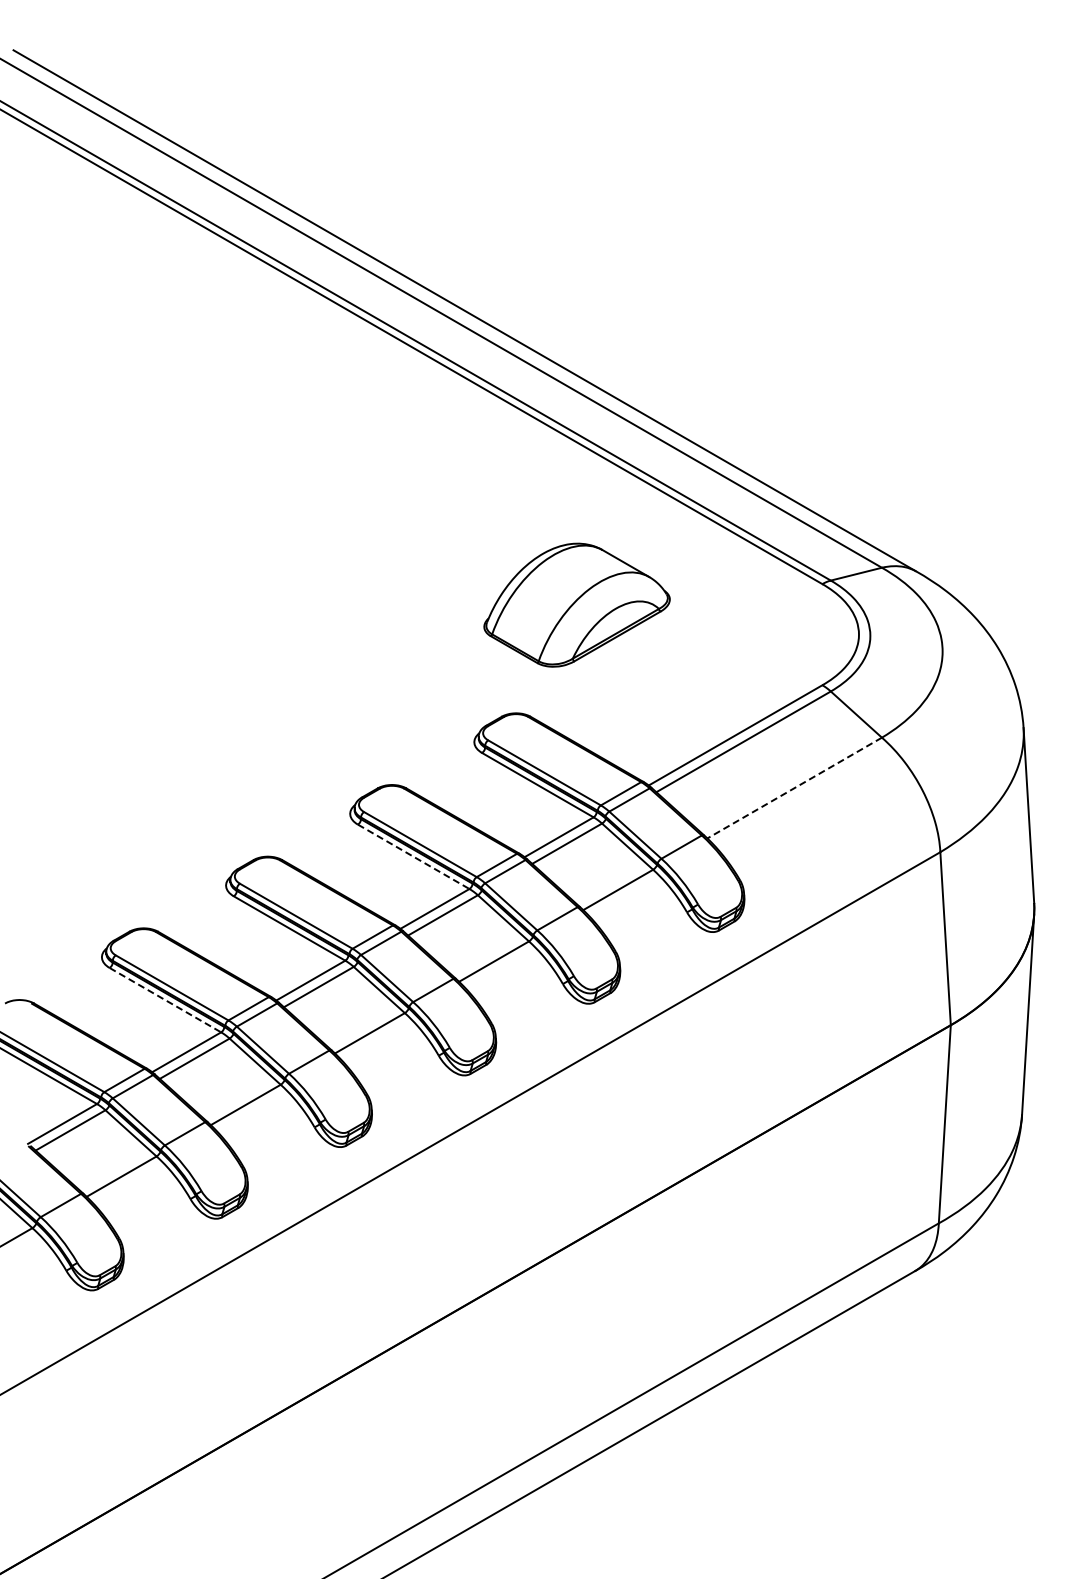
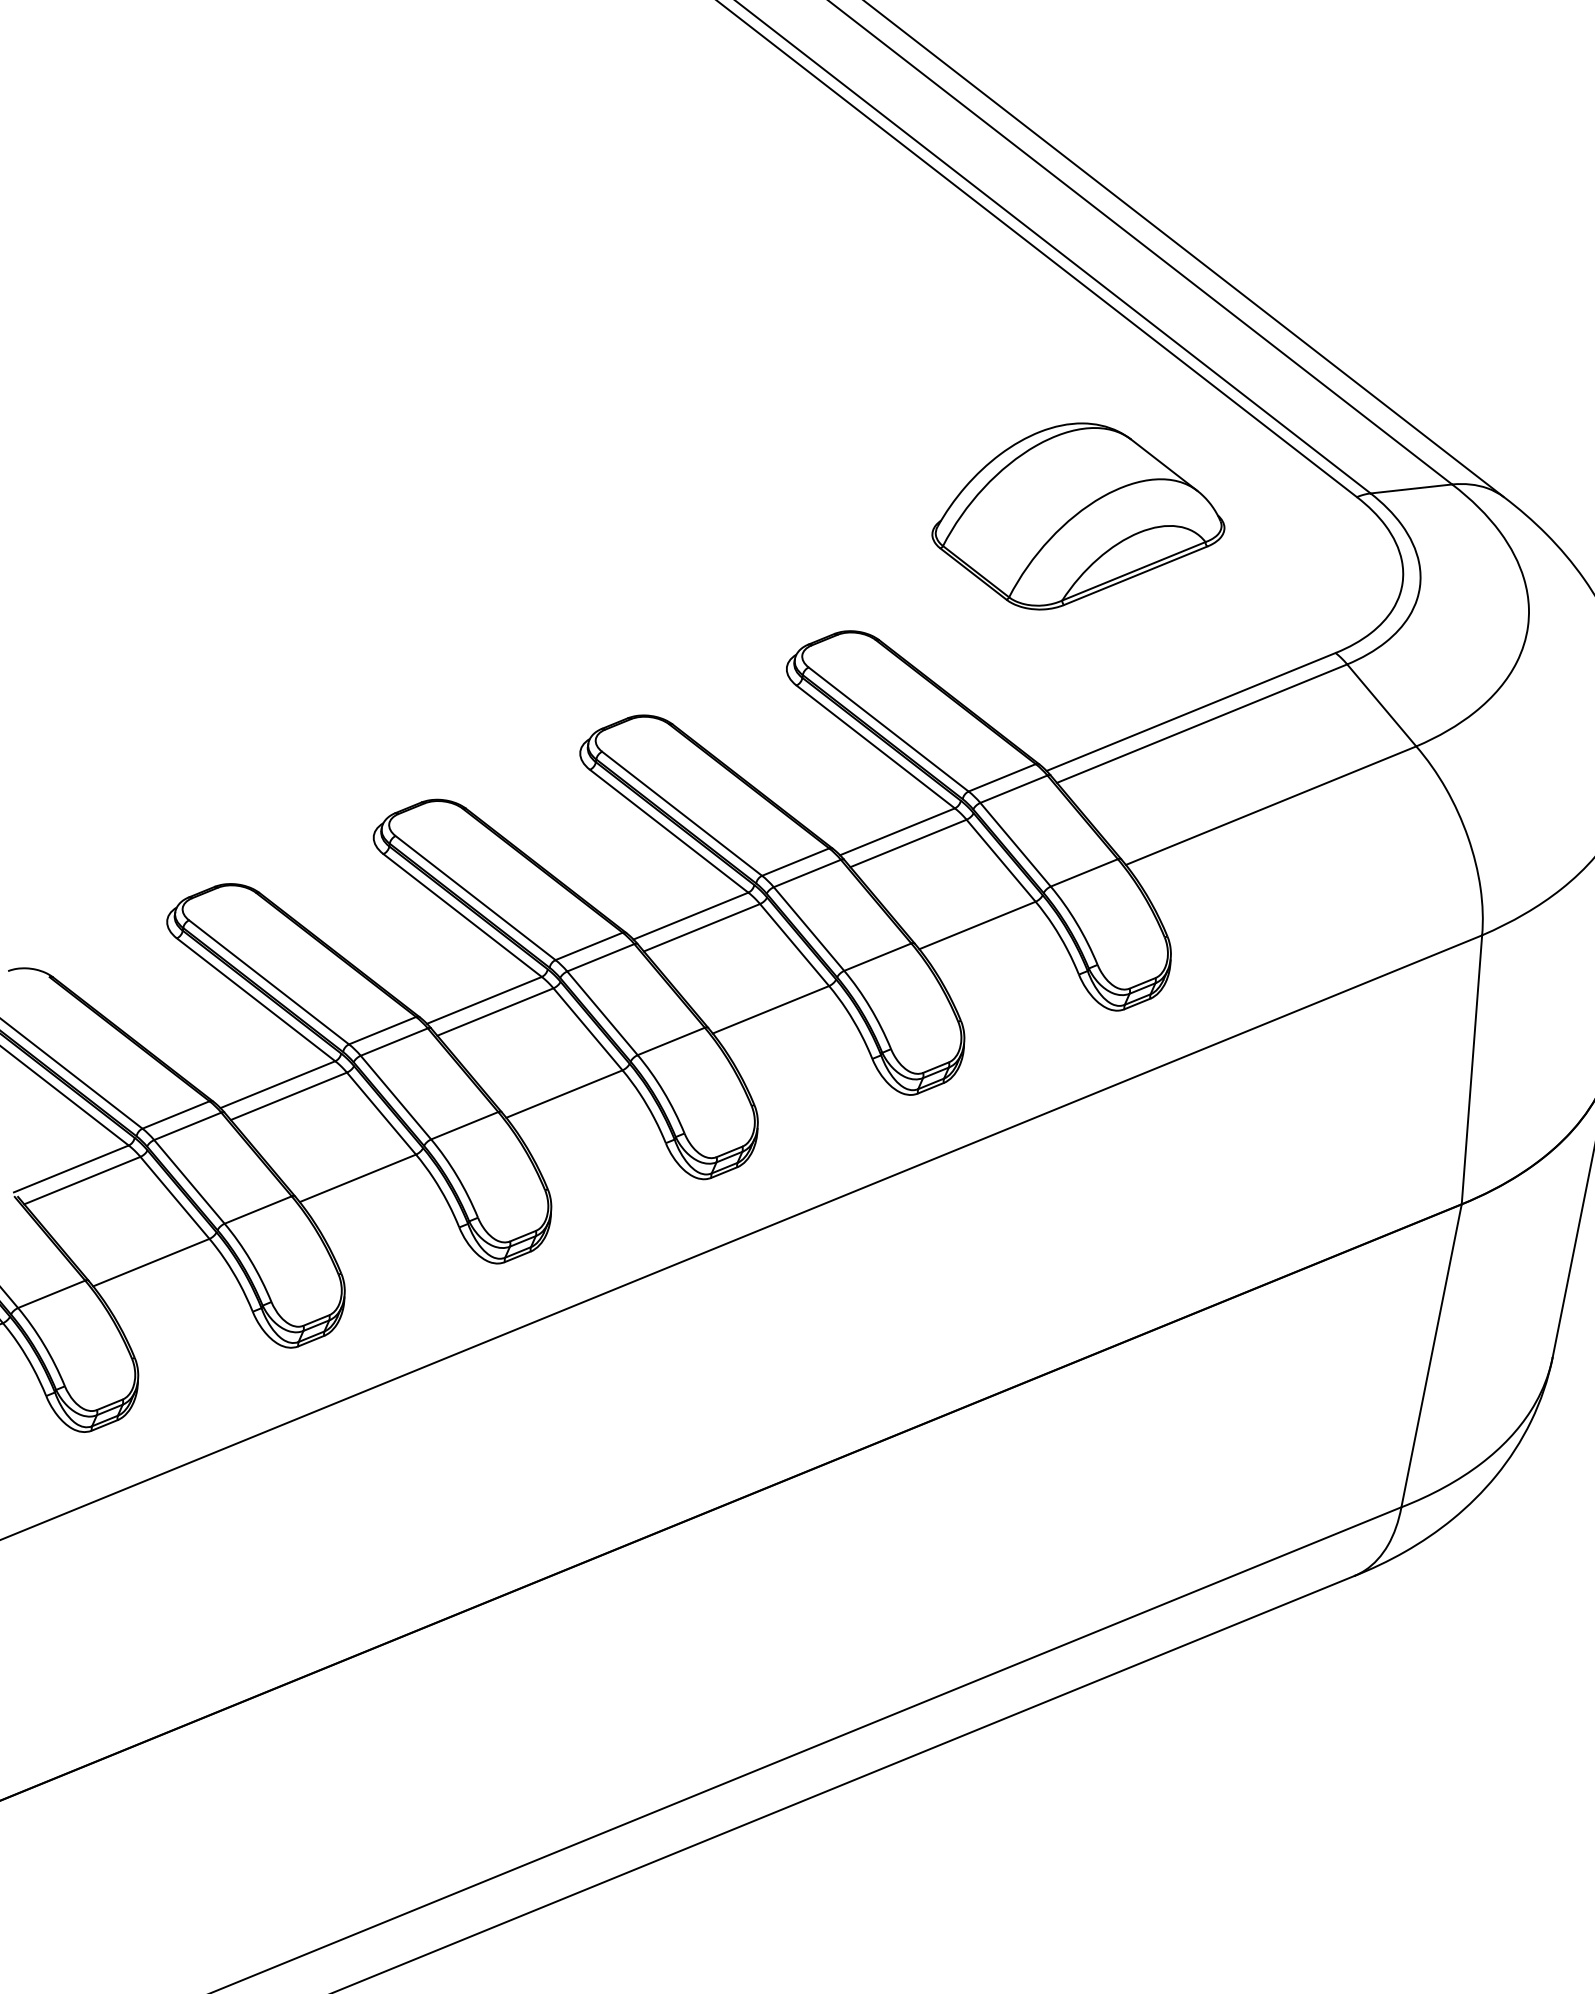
part: (576, 604) -> (1079, 517), moved
line: (794, 788) -> (1270, 806), dashed -> solid
line: (414, 857) -> (670, 832), dashed -> solid
line: (165, 1000) -> (256, 1000), dashed -> solid

